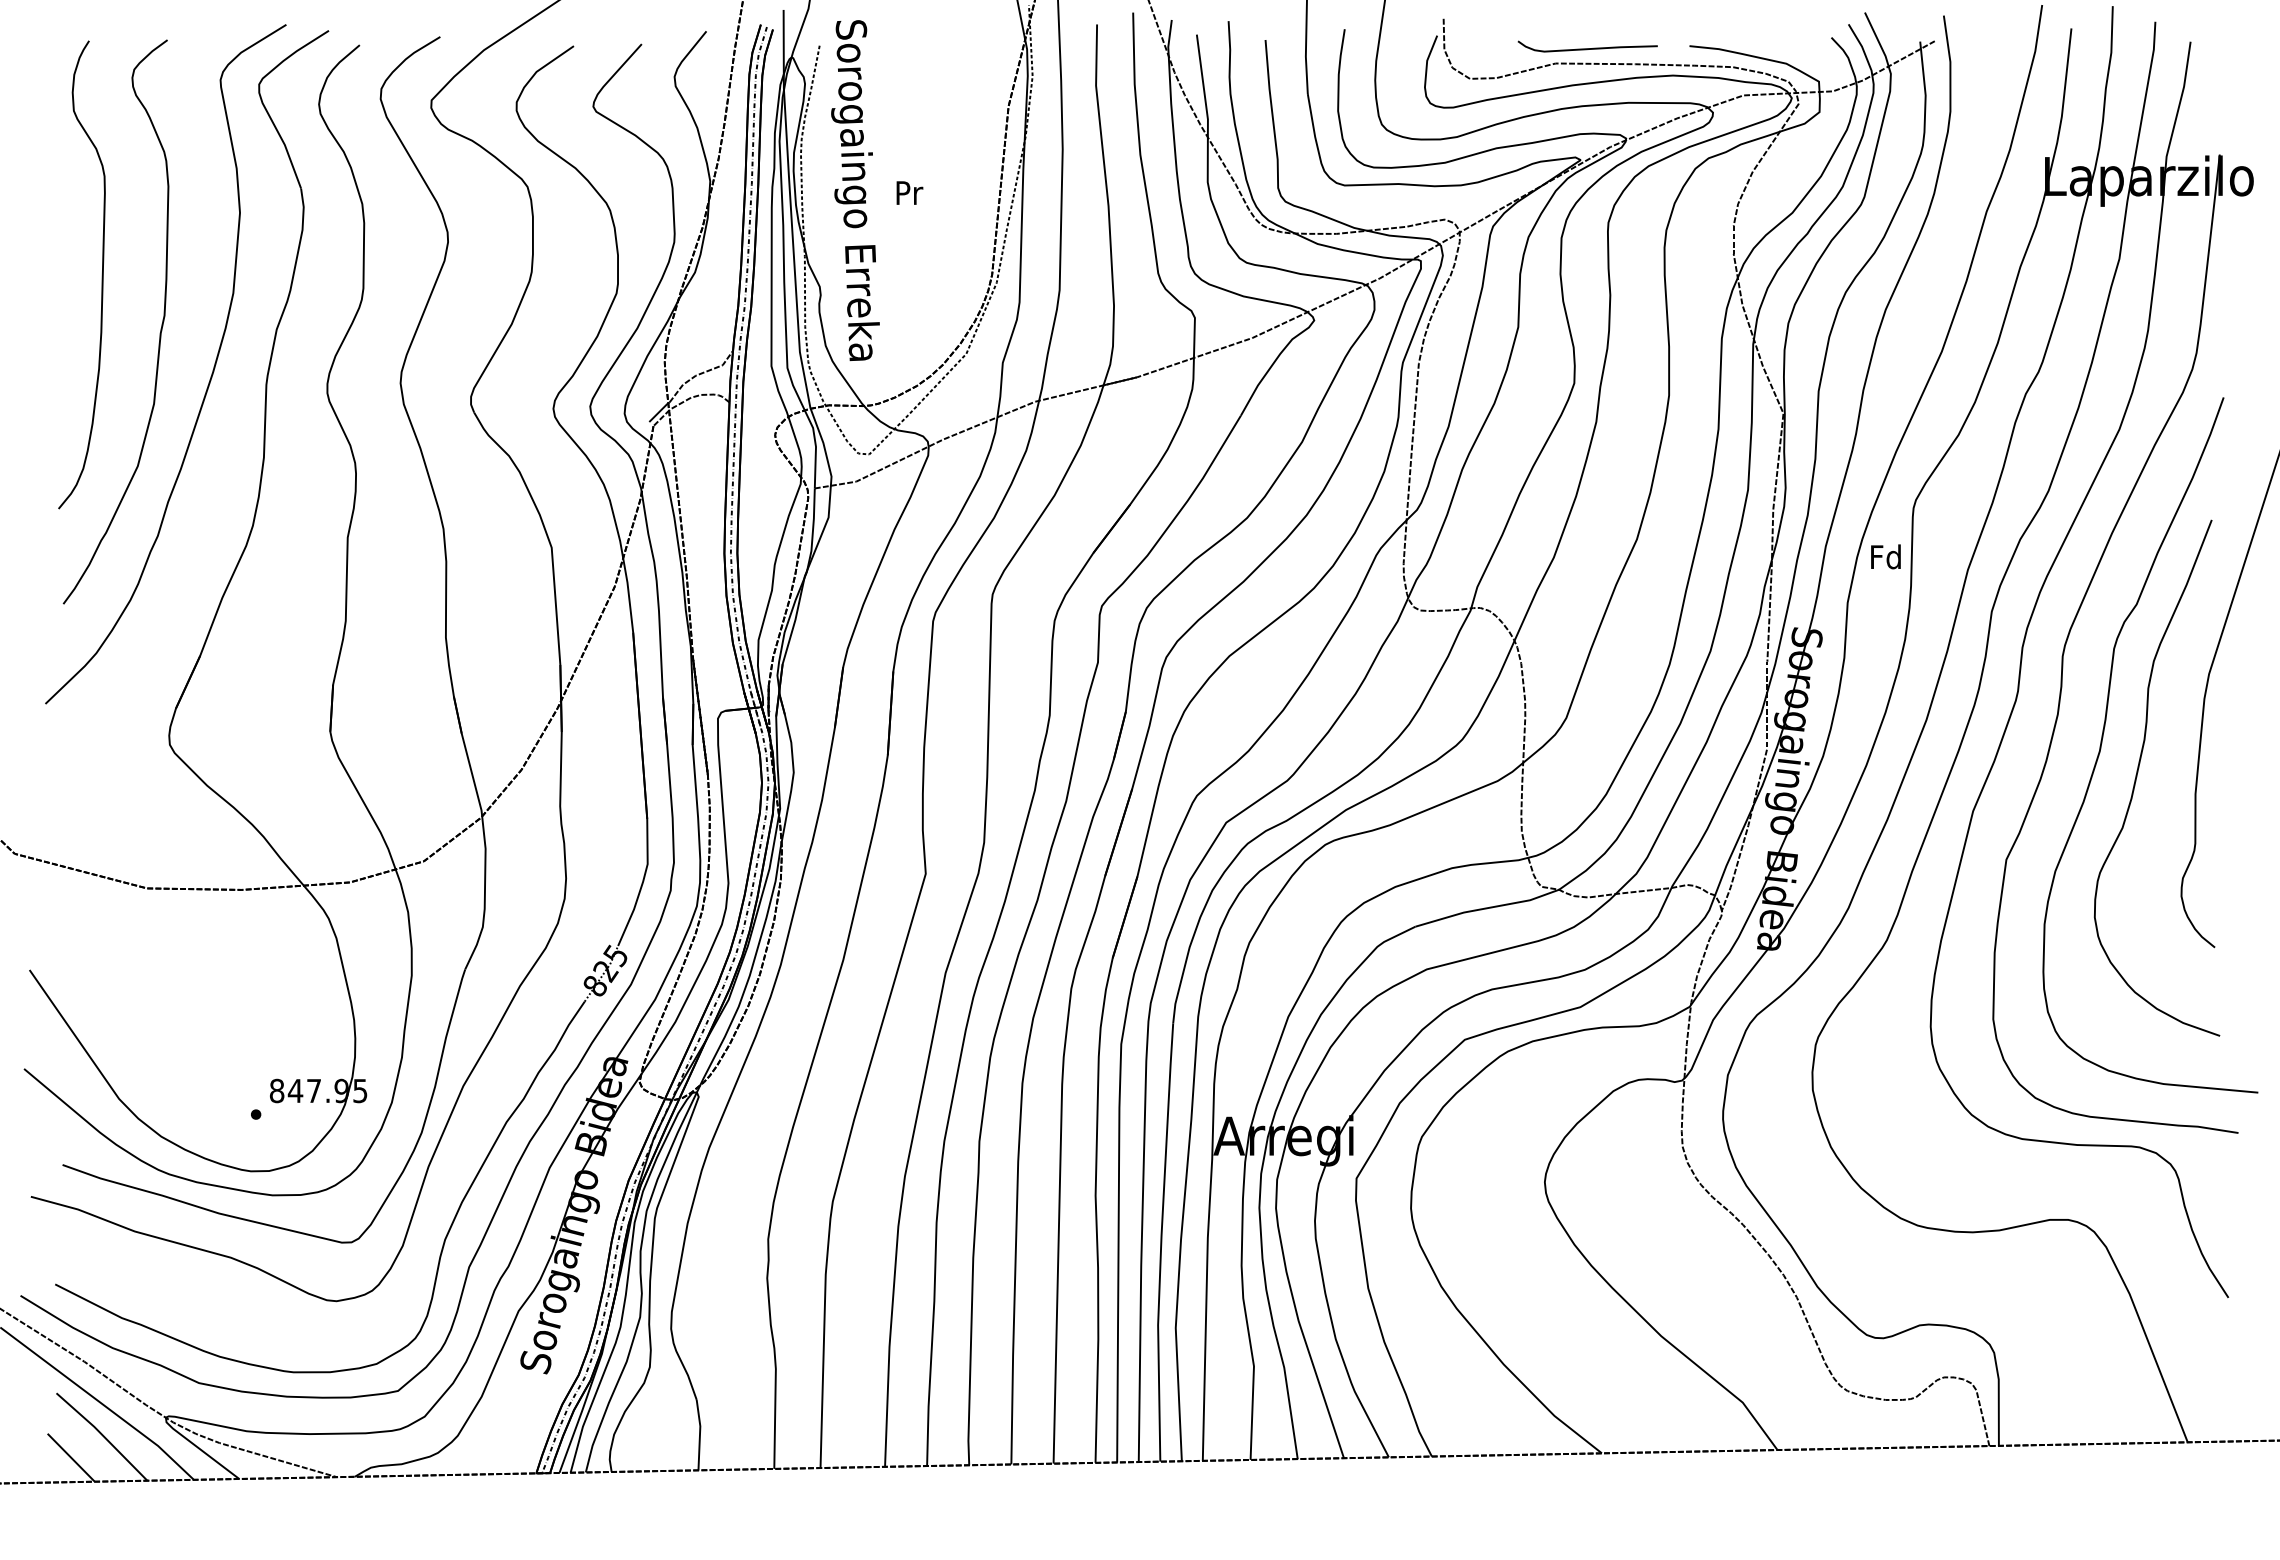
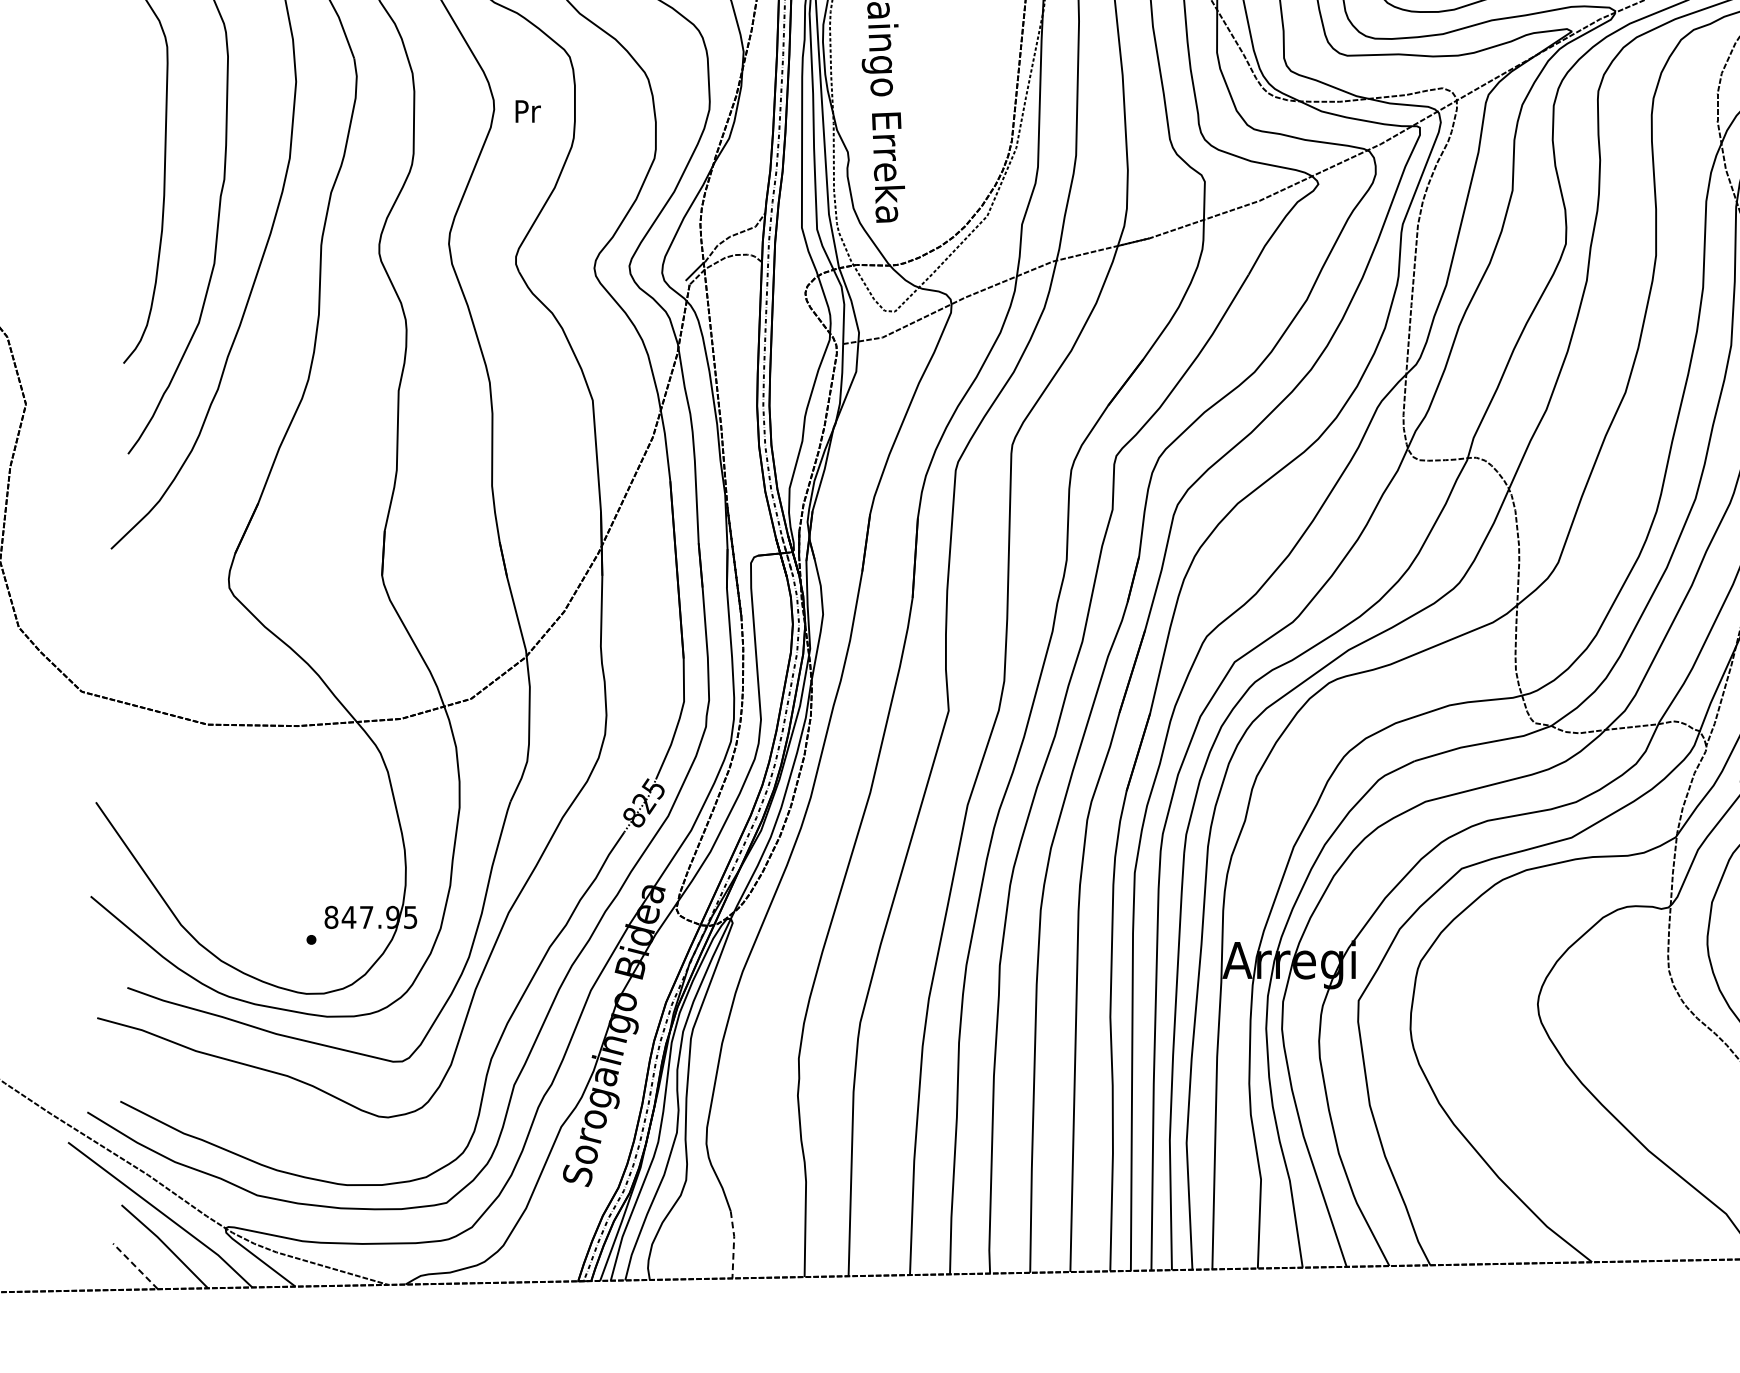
text: (909, 192) -> (527, 110), moved
line: (699, 1435) -> (733, 1245), solid -> dashed
line: (71, 1457) -> (135, 1266), solid -> dashed

